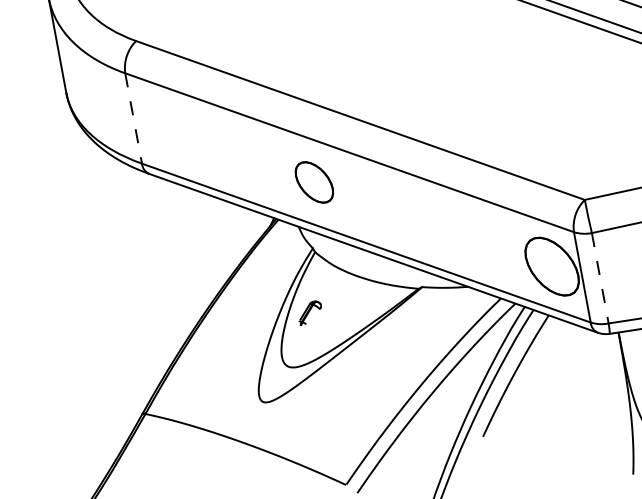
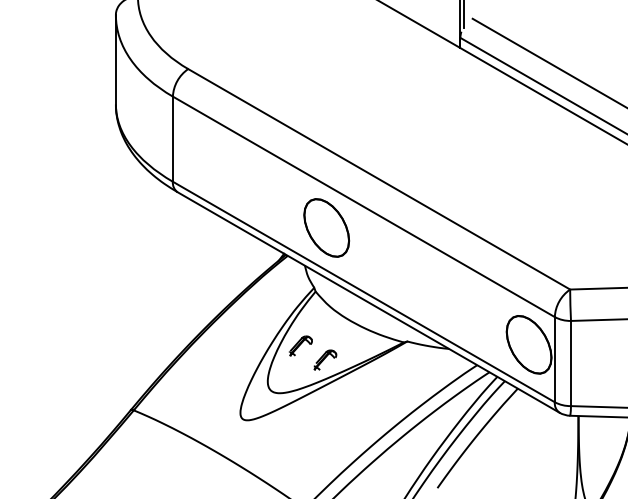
line: (133, 118) -> (172, 139), dashed -> solid
part: (314, 182) -> (326, 227), size x1.43
line: (600, 278) -> (571, 363), dashed -> solid
part: (338, 322) -> (325, 359), added

